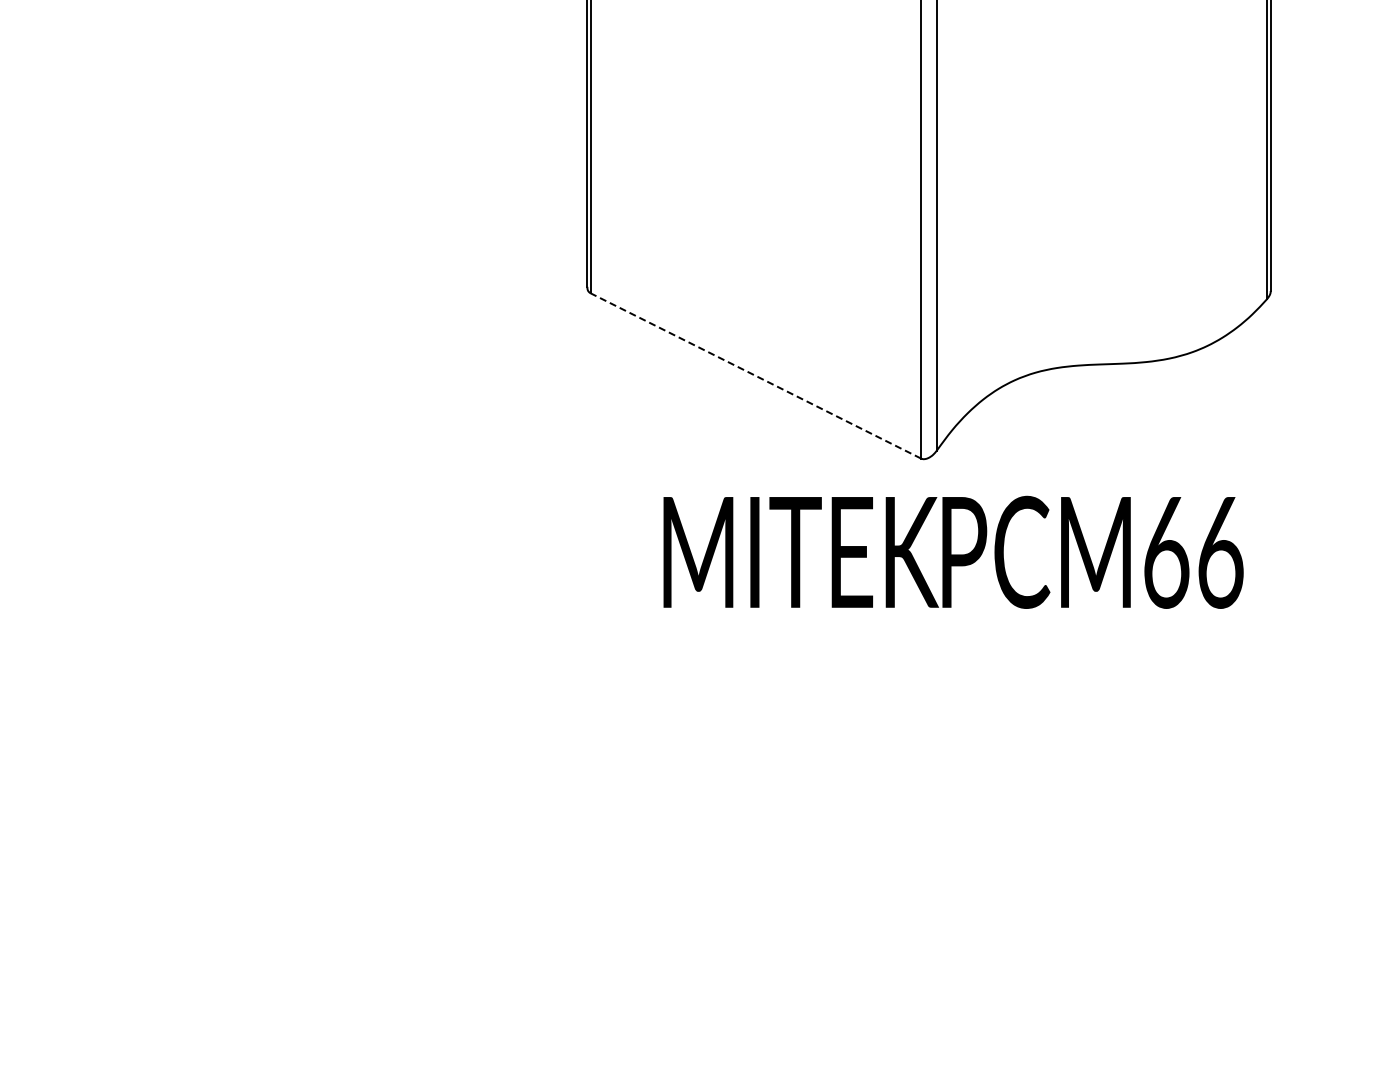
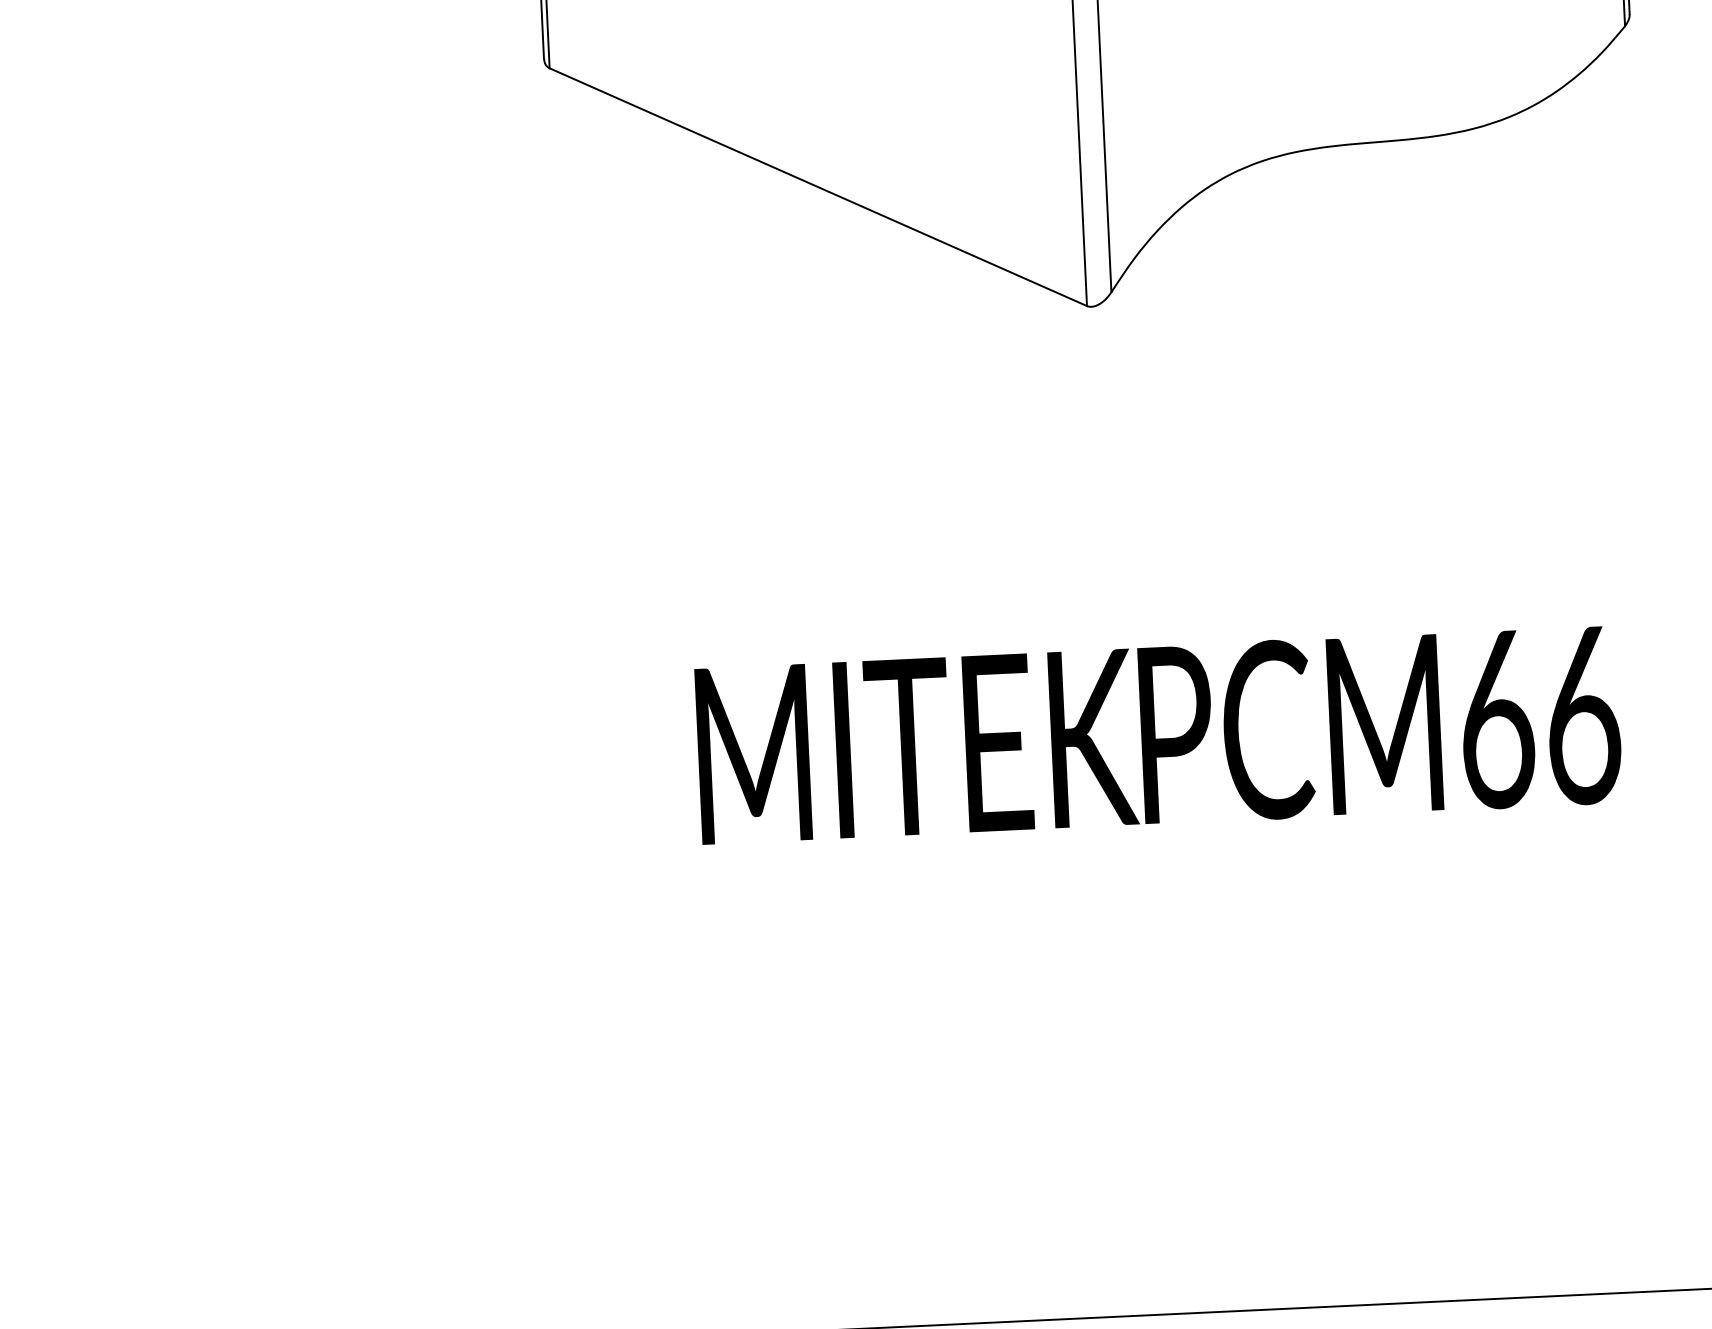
line: (755, 375) -> (817, 186), dashed -> solid
text: (953, 551) -> (1158, 733), moved

